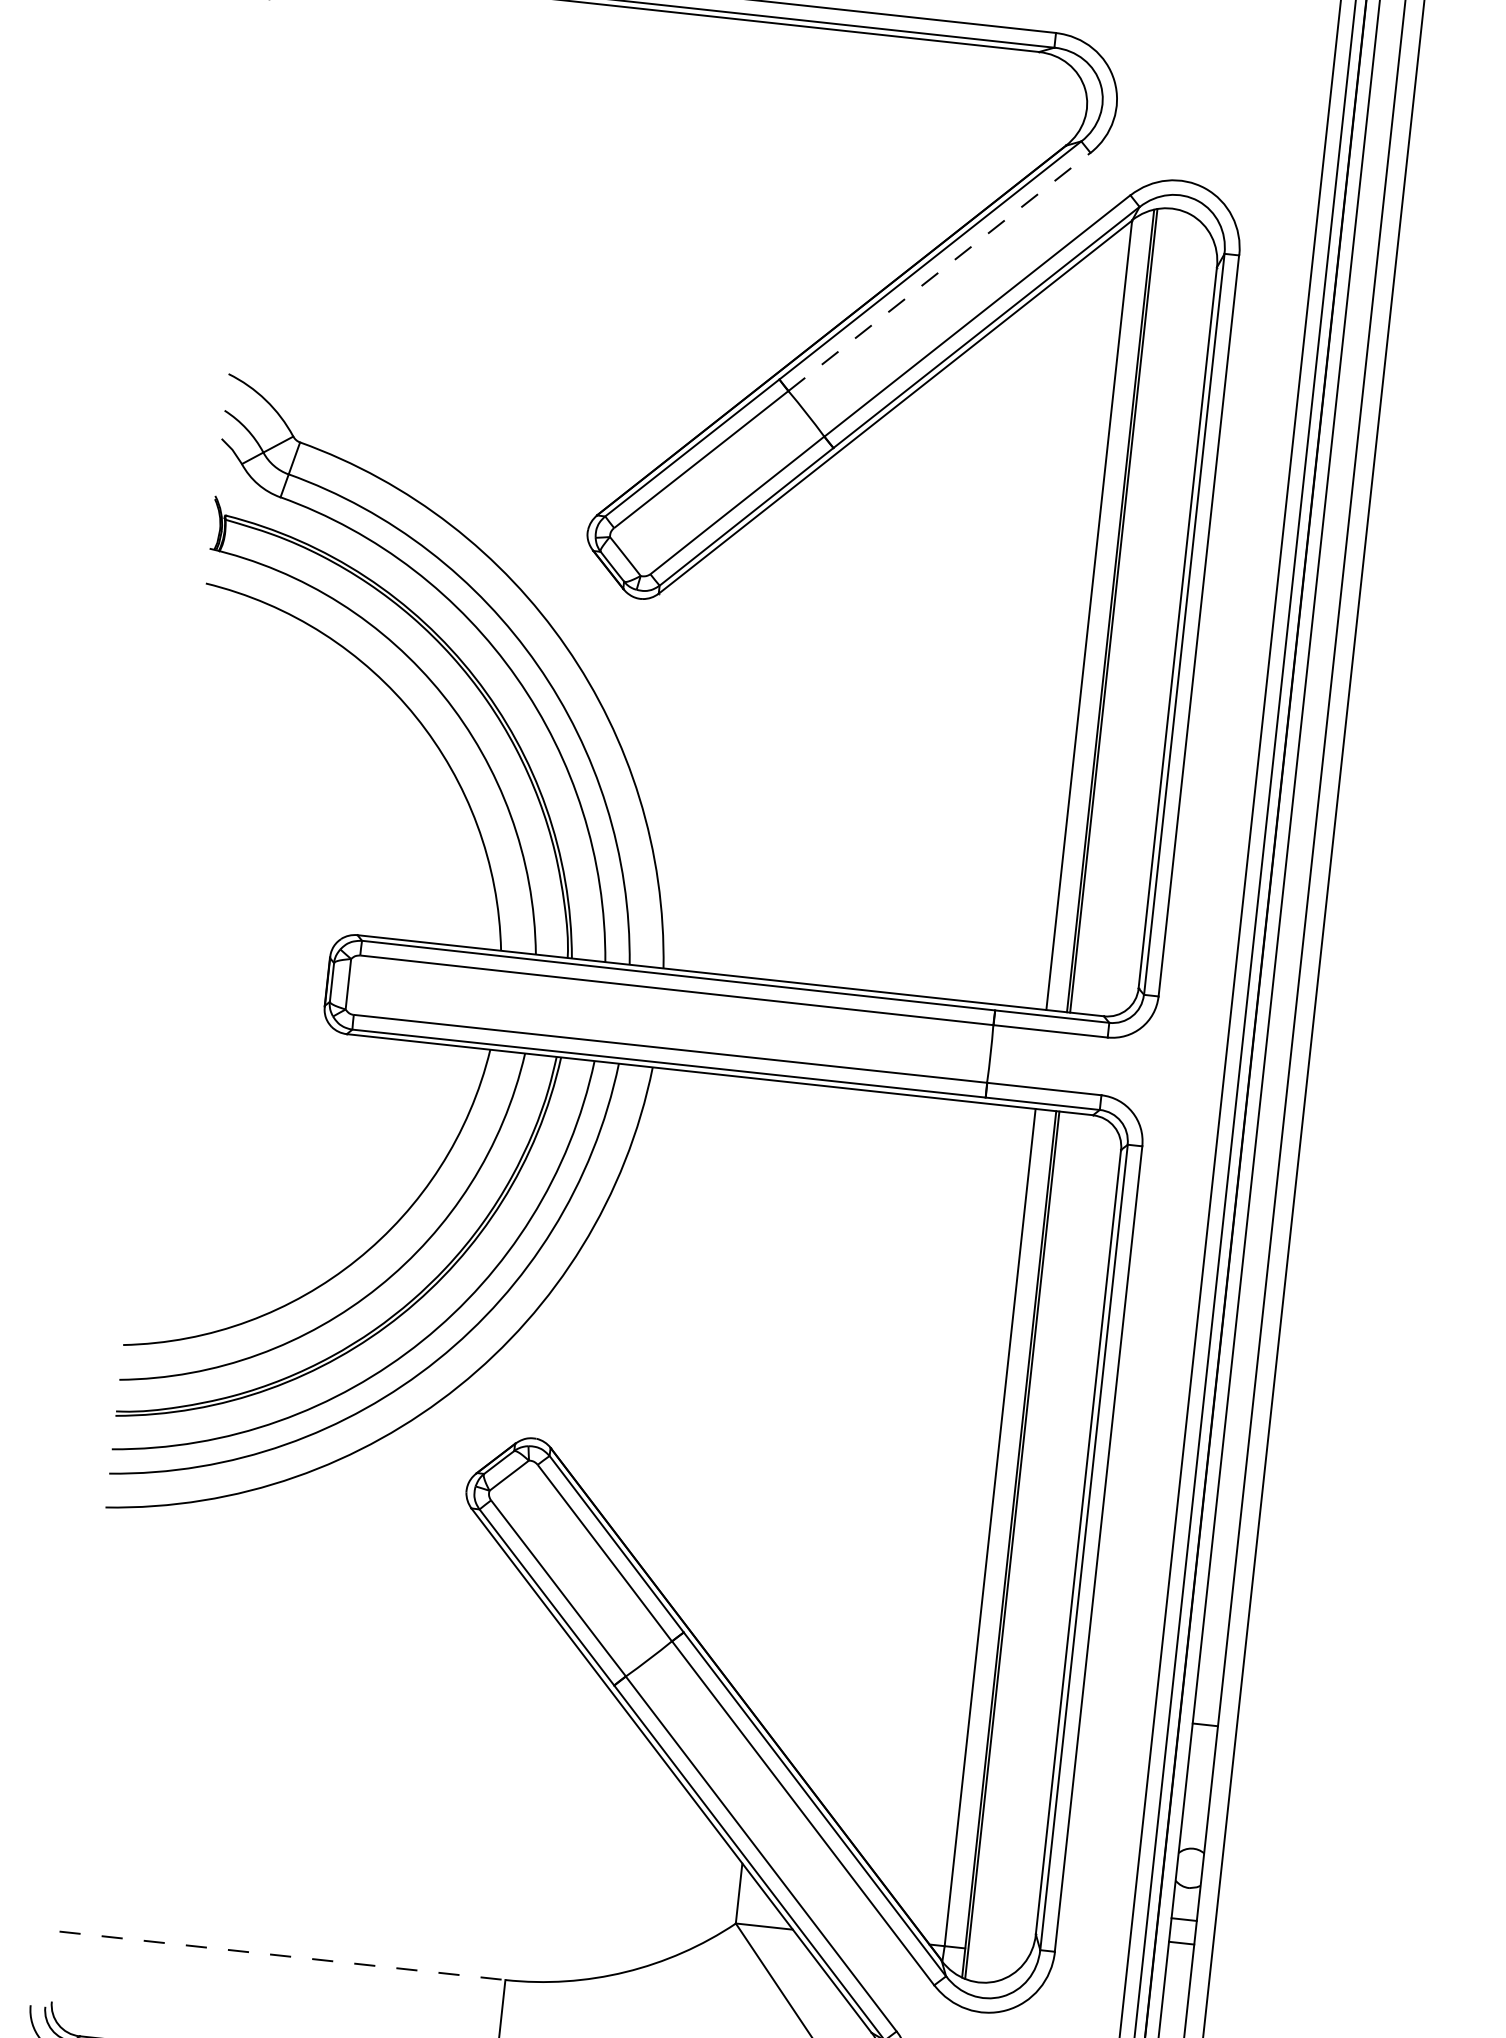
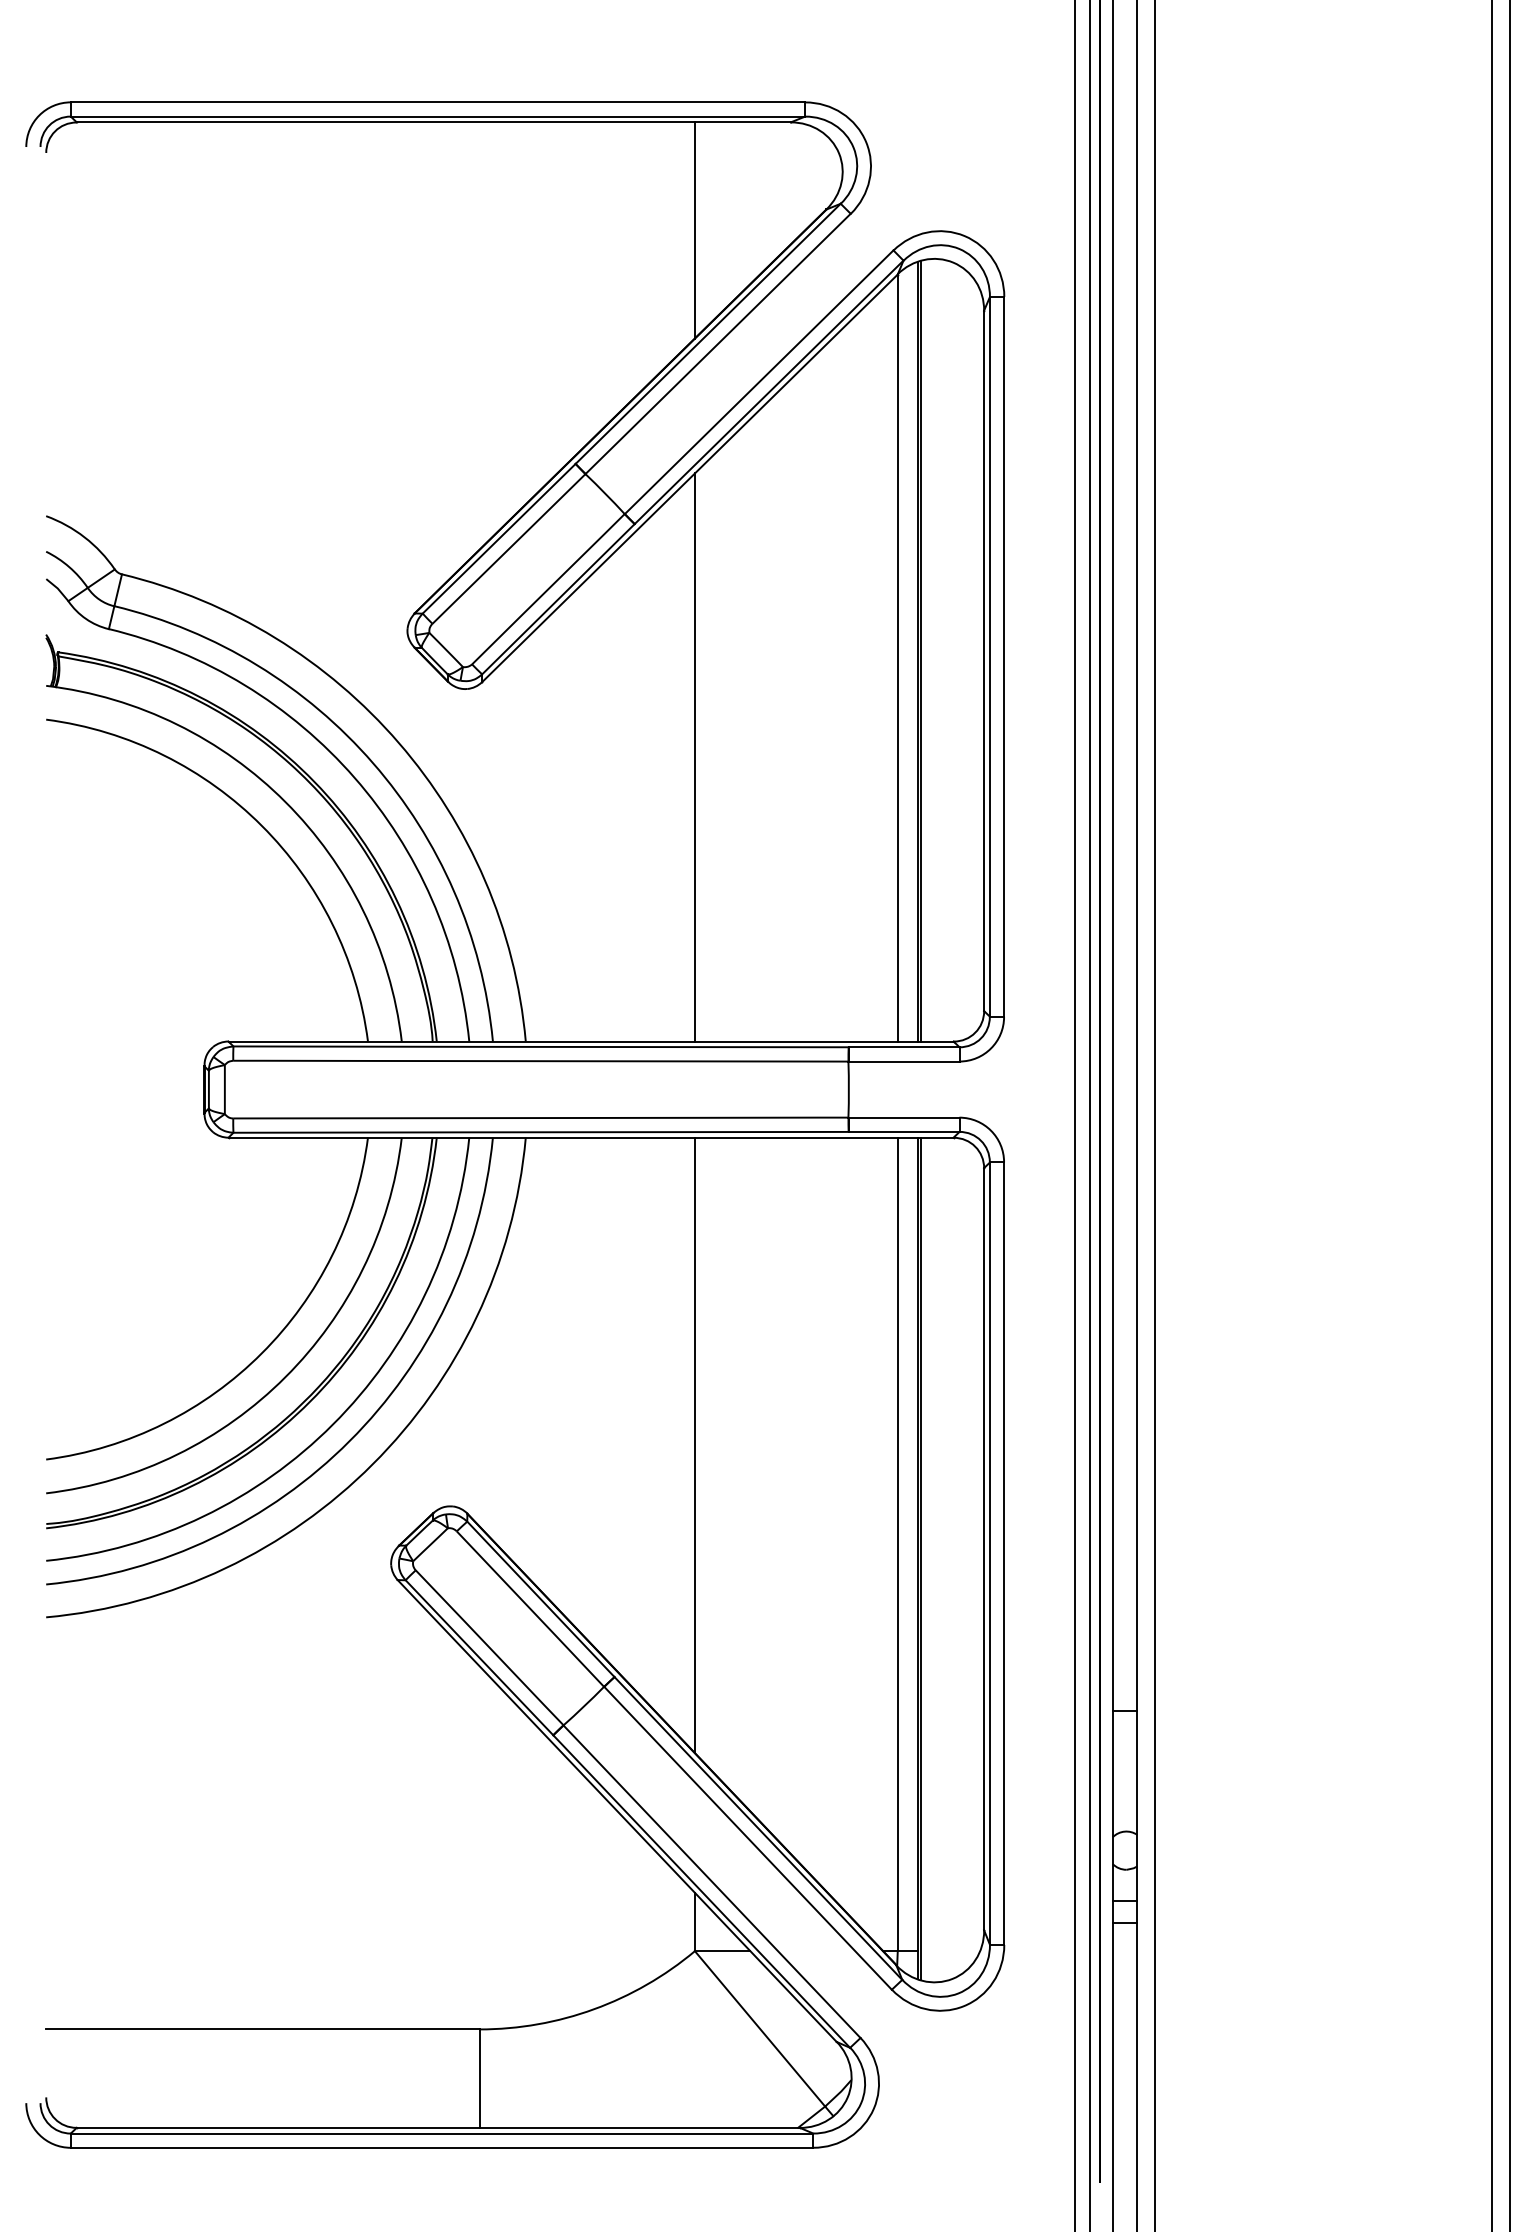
line: (927, 152) -> (694, 230), added
line: (939, 271) -> (718, 343), dashed -> solid
line: (868, 694) -> (694, 757), added
line: (791, 1403) -> (694, 1445), added
line: (282, 1955) -> (262, 2029), dashed -> solid

